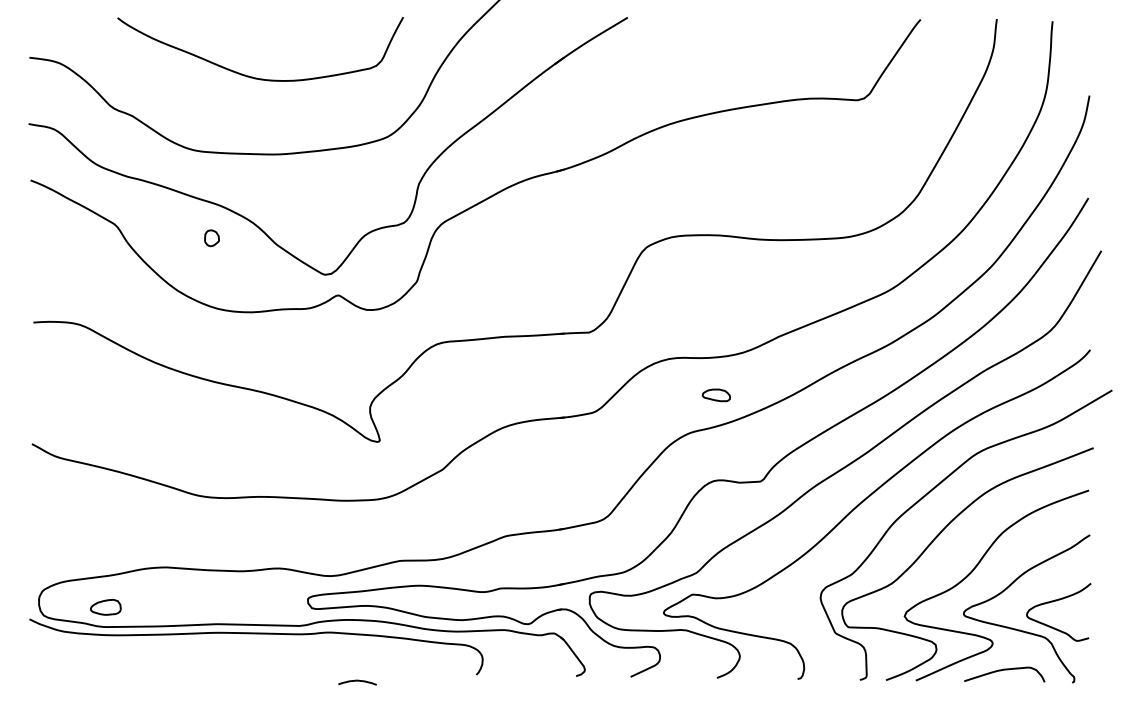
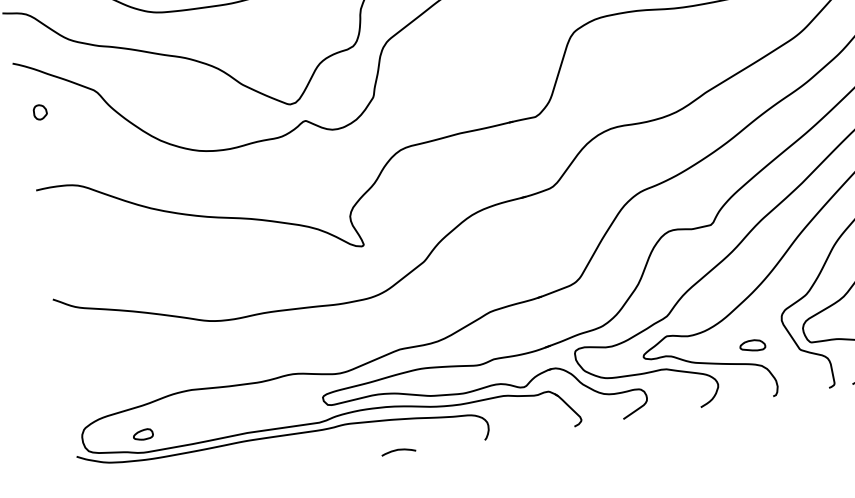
part: (211, 238) -> (39, 112), moved
part: (715, 395) -> (751, 346), moved
part: (105, 607) -> (142, 434), size x0.71
curve: (357, 681) -> (398, 450), moved

